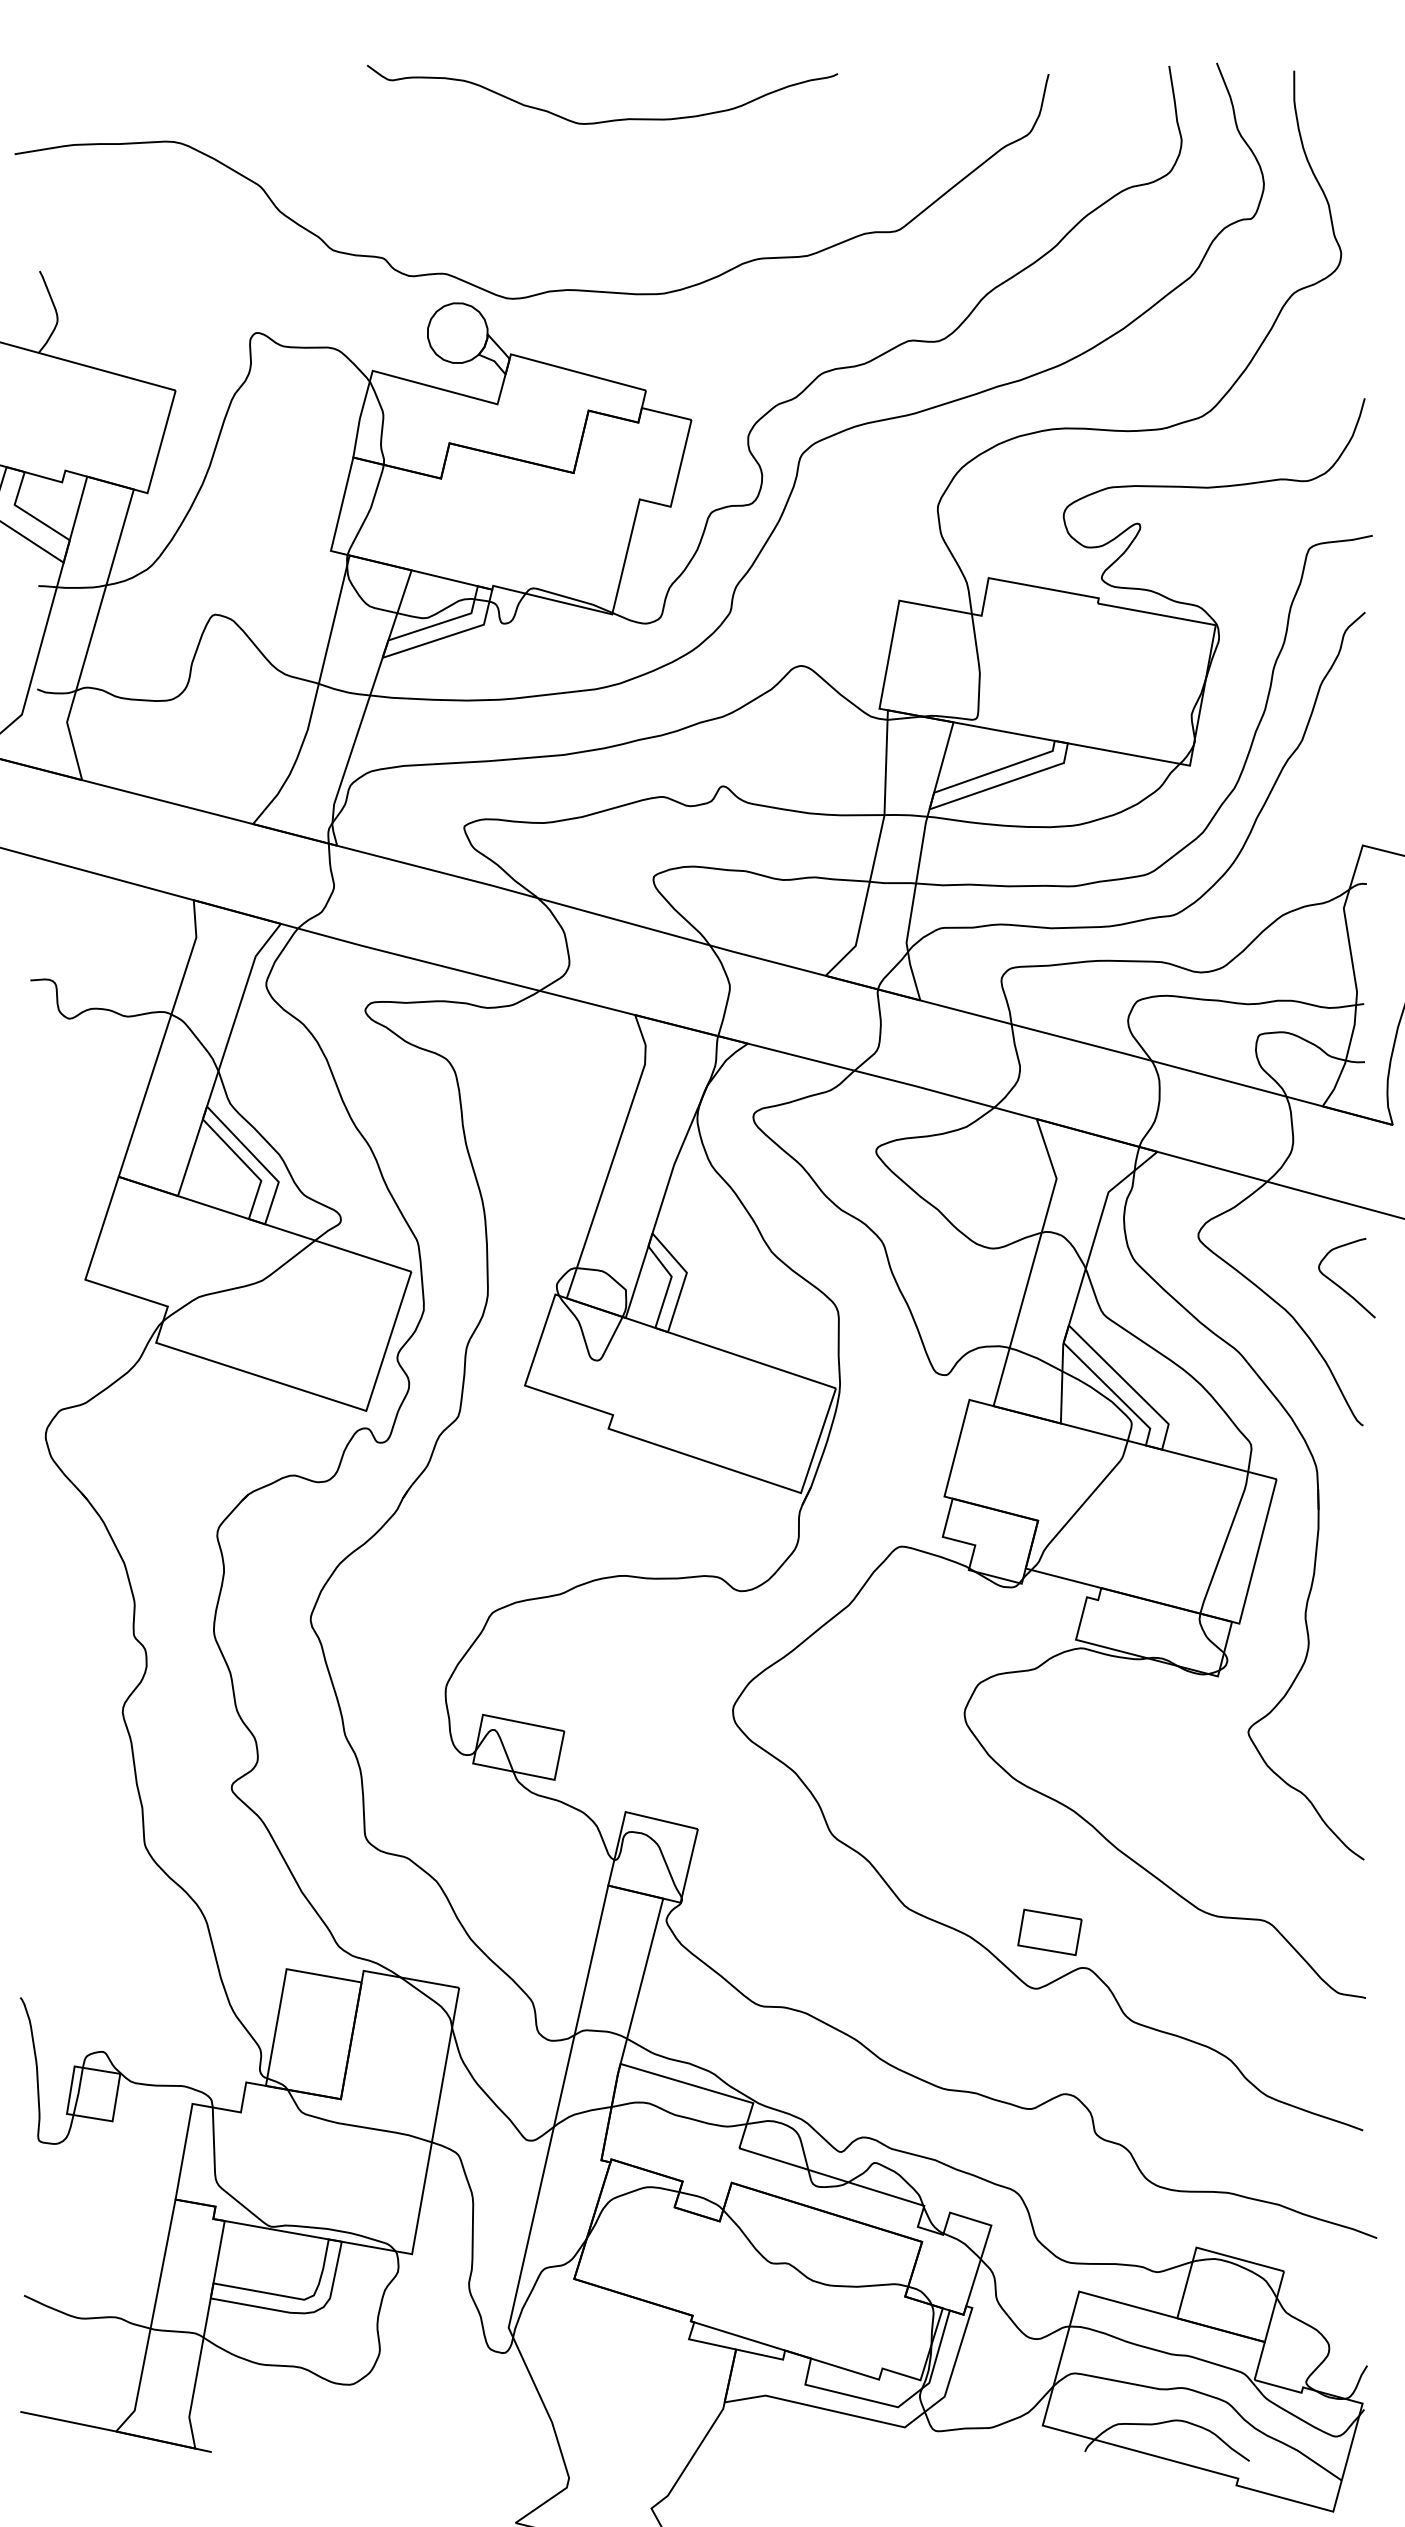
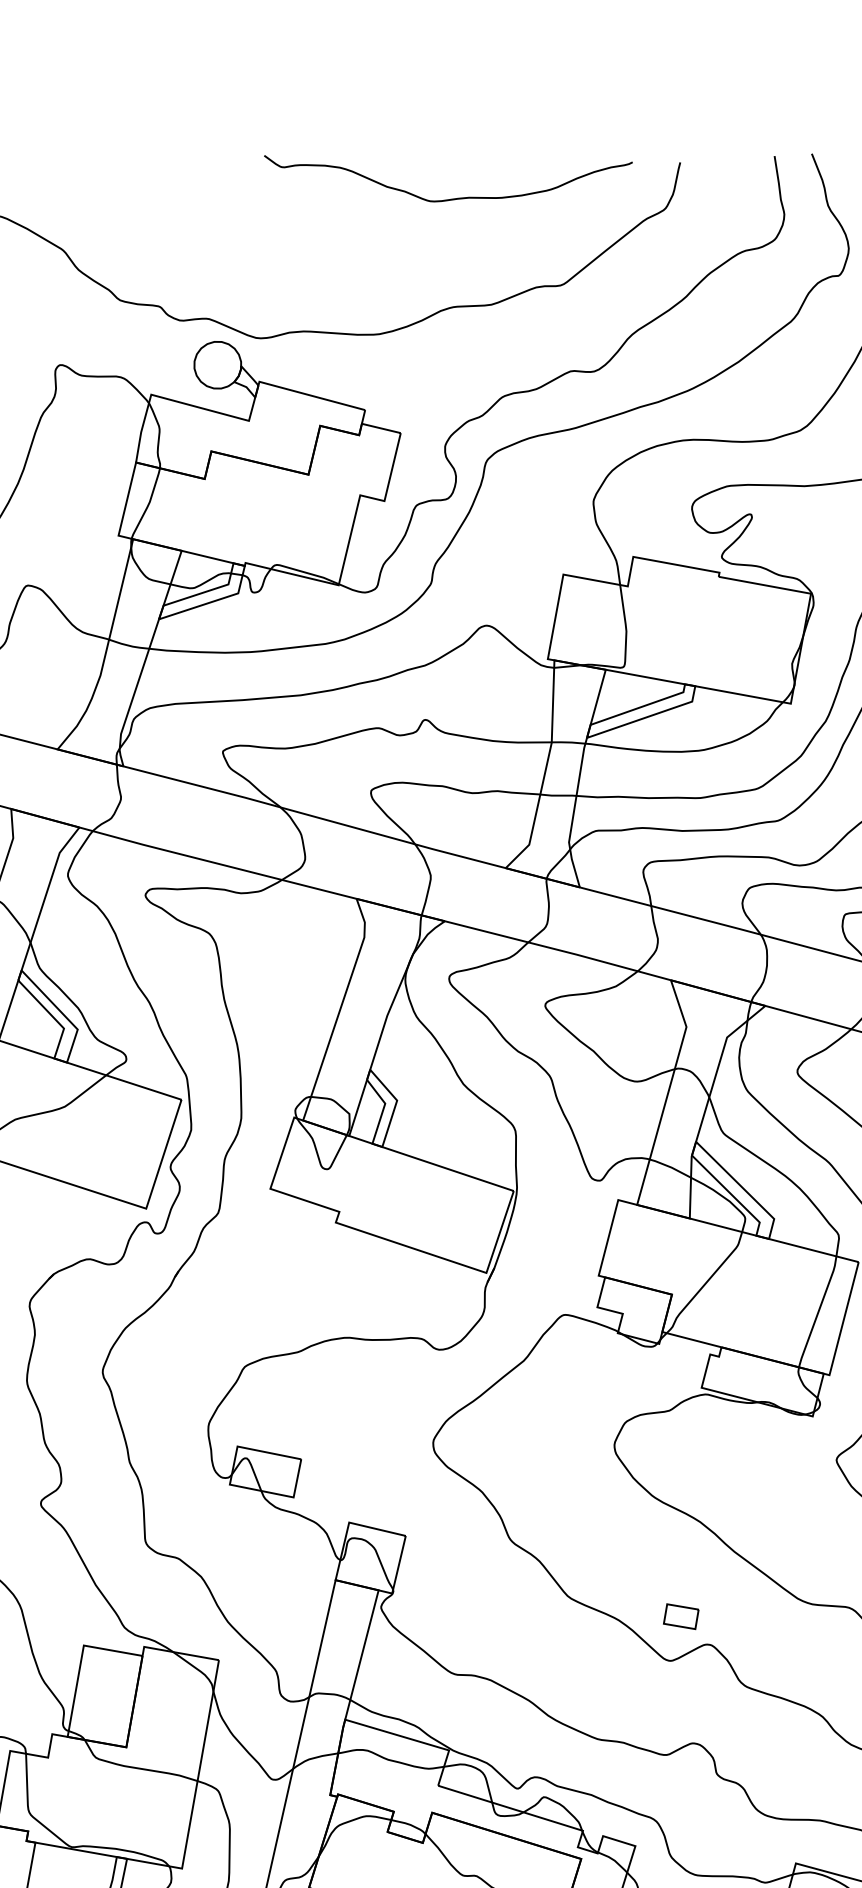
curve: (605, 120) -> (450, 198), moved
part: (1049, 1931) -> (680, 1616), size x0.7

